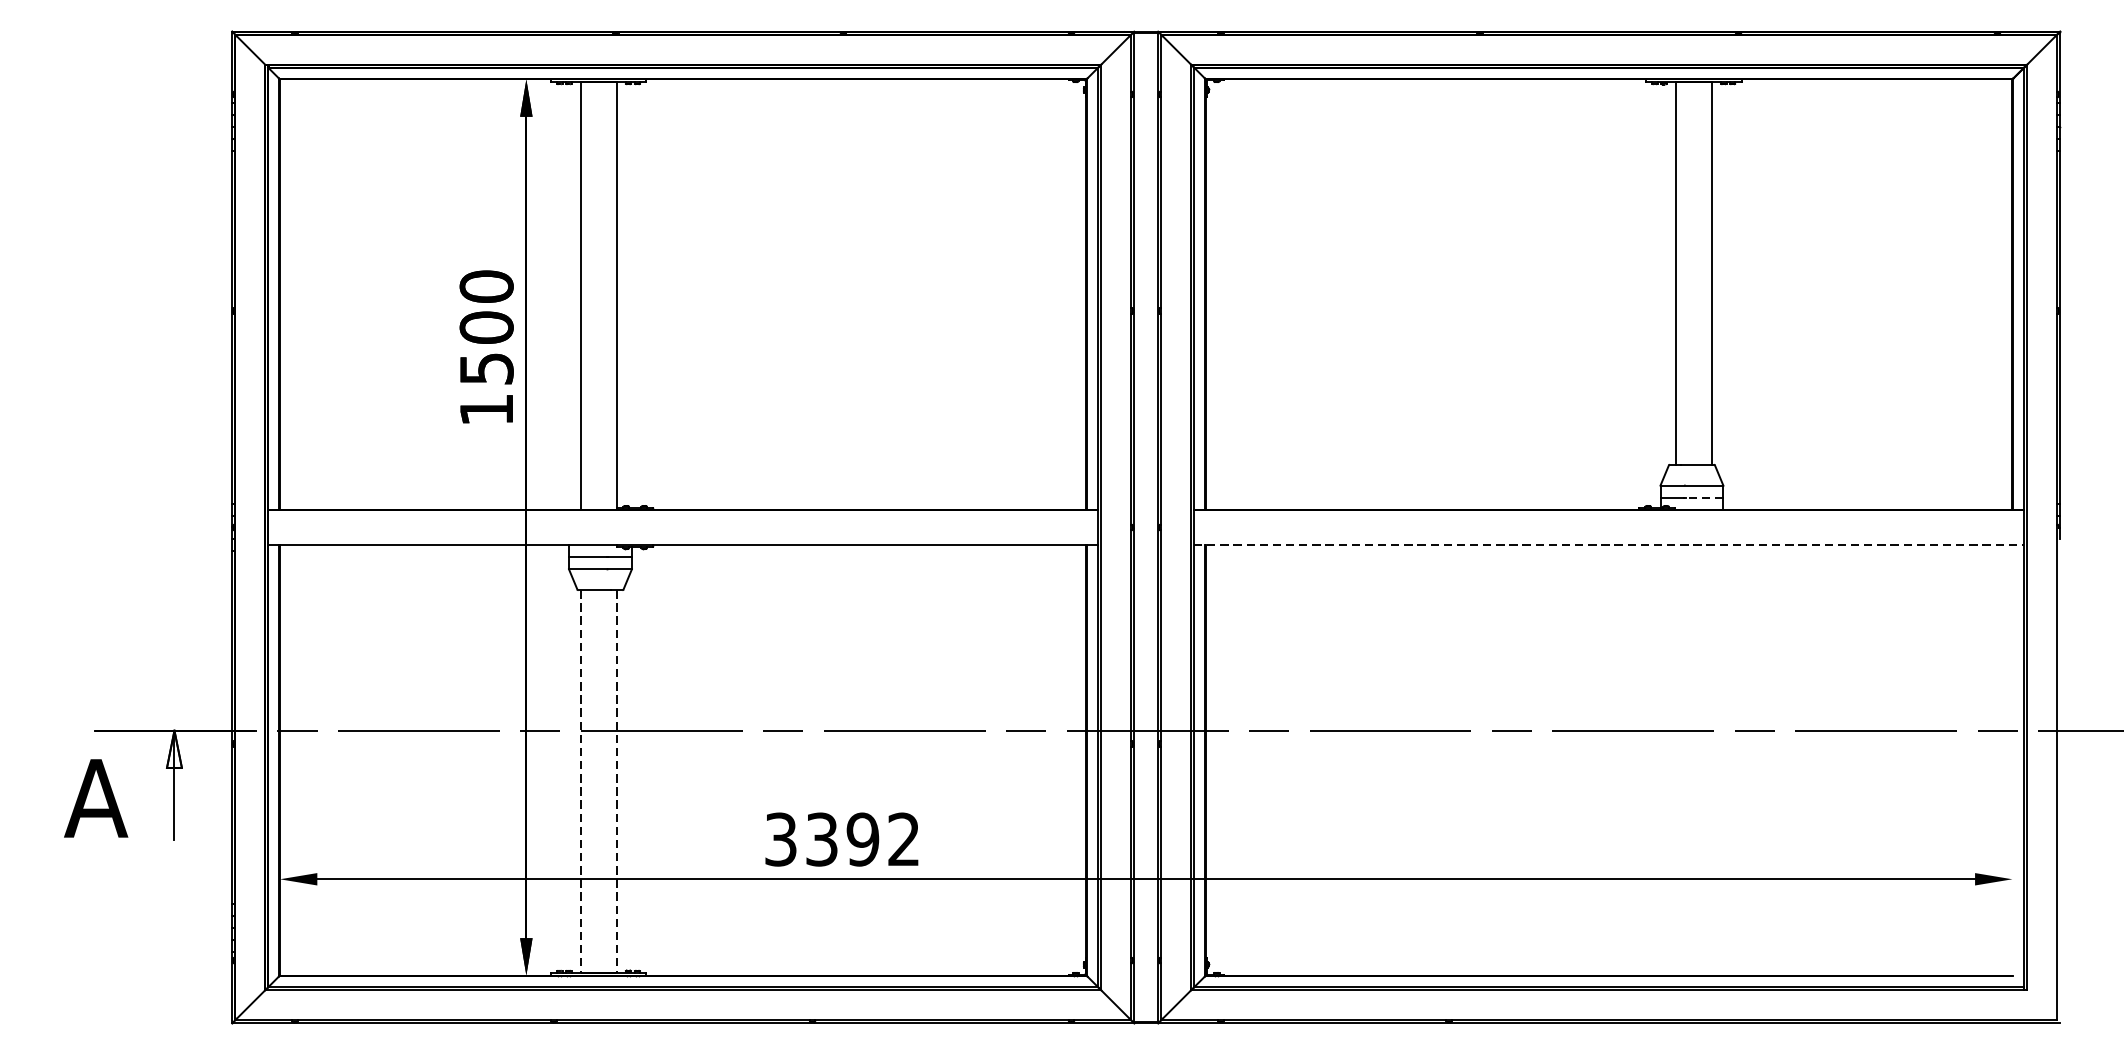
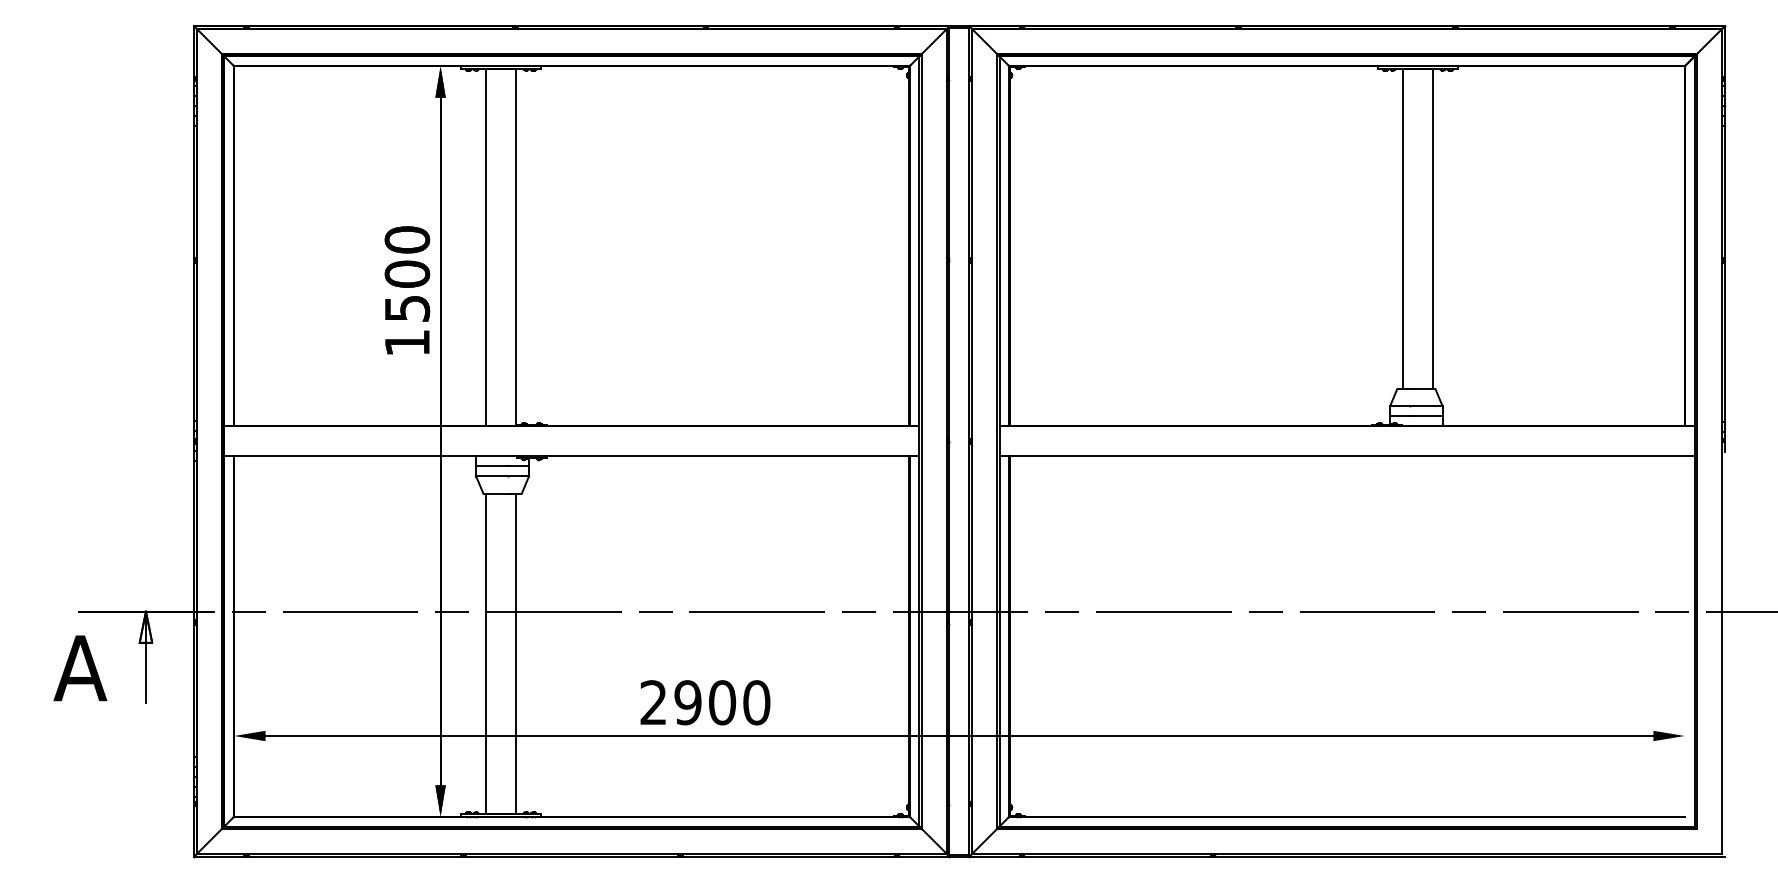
line: (1704, 497) -> (1426, 416), dashed -> solid
line: (1609, 545) -> (1347, 456), dashed -> solid
line: (581, 781) -> (486, 654), dashed -> solid
line: (617, 781) -> (516, 654), dashed -> solid
text: (842, 839) -> (705, 702), 3392 -> 2900

